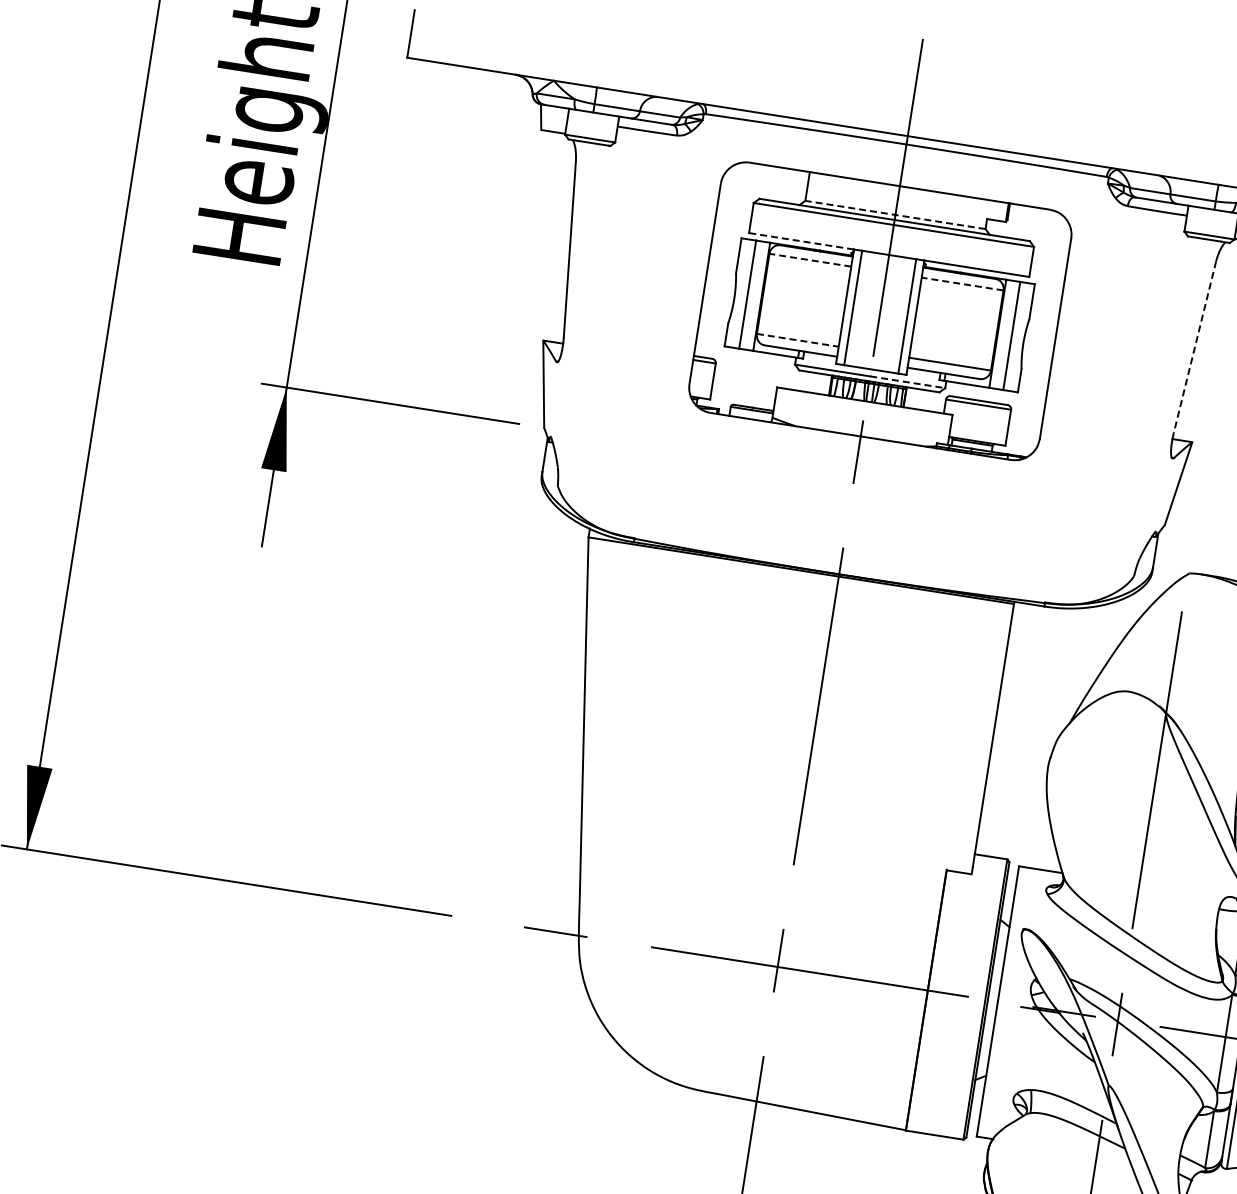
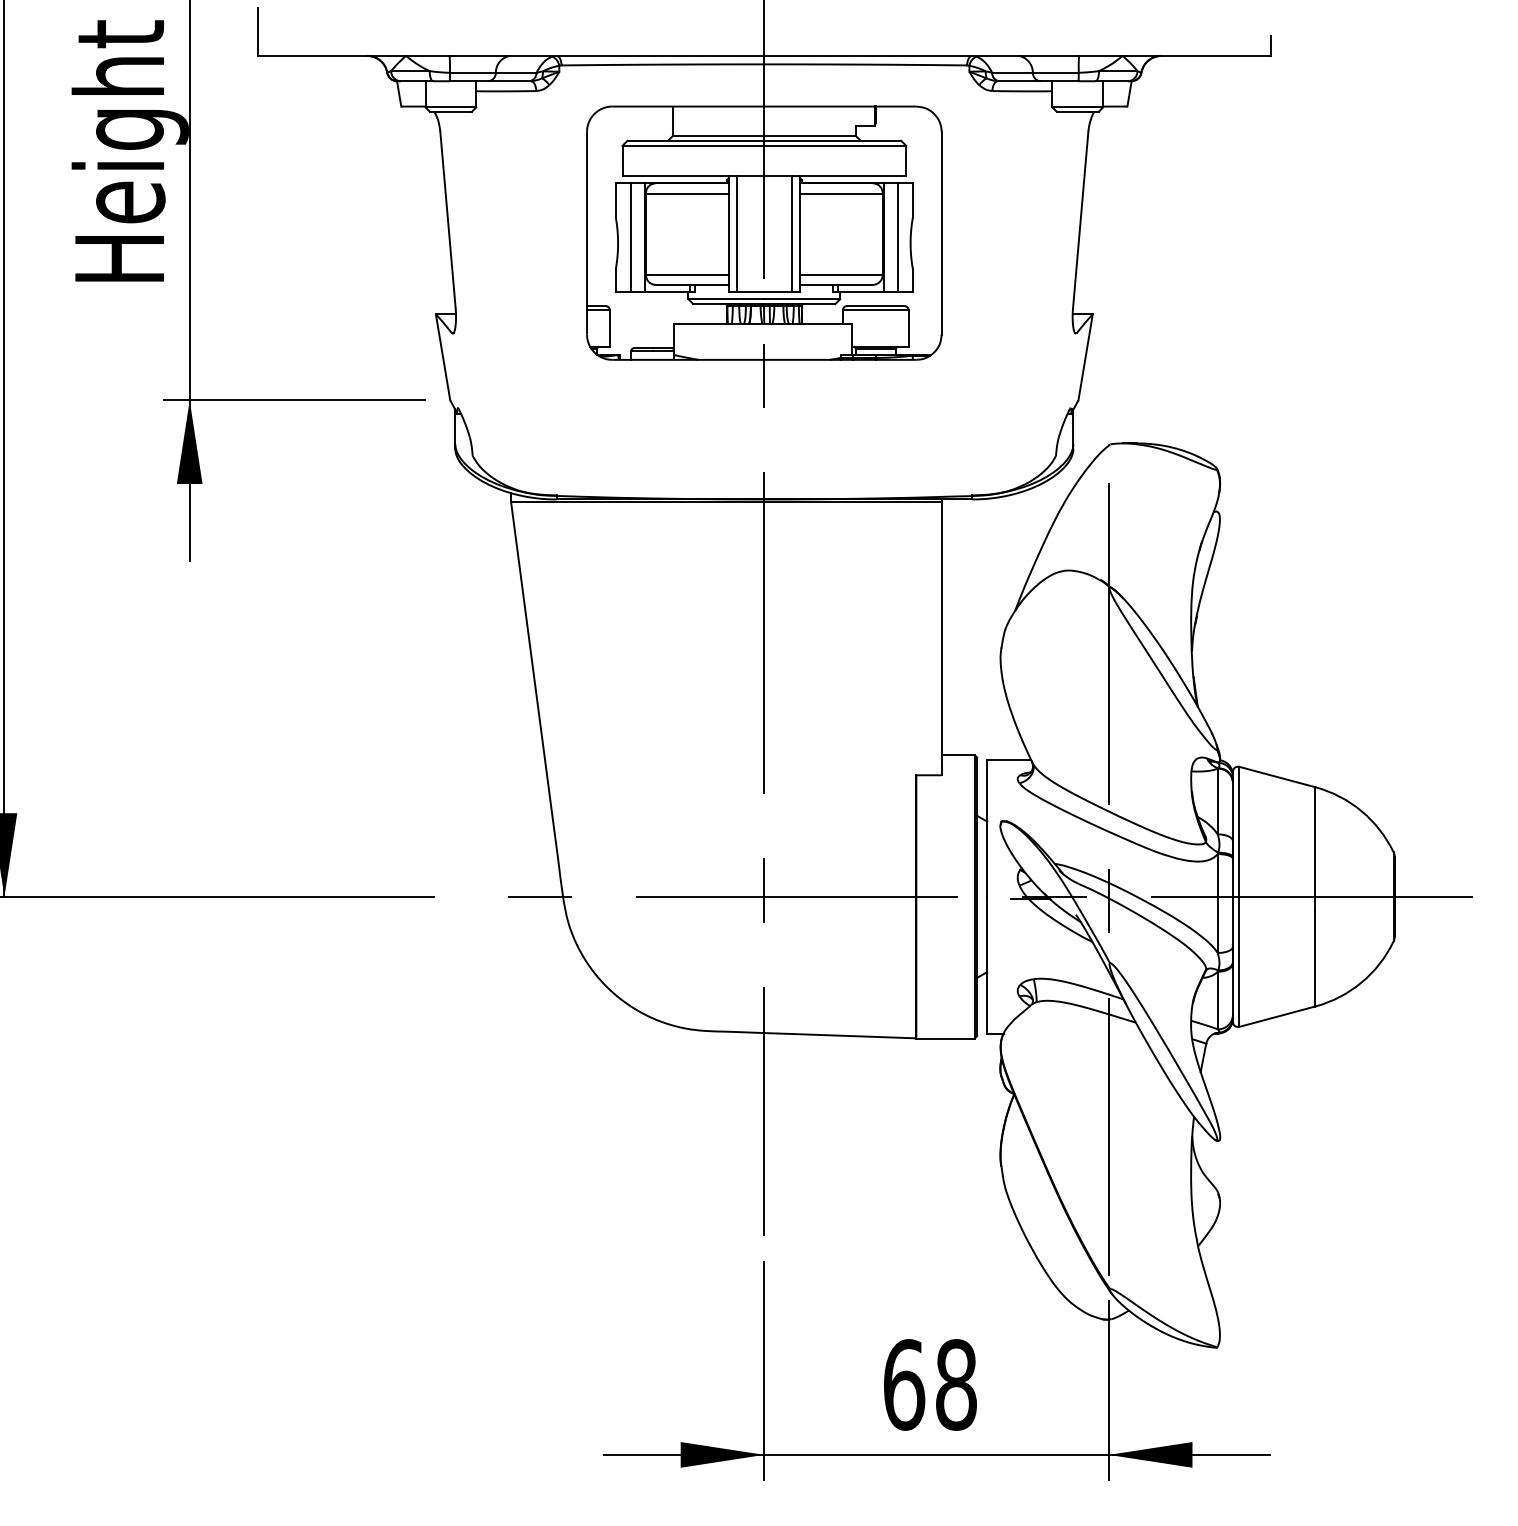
line: (894, 214) -> (763, 135), dashed -> solid
line: (801, 241) -> (675, 176), dashed -> solid
line: (809, 260) -> (686, 193), dashed -> solid
line: (961, 283) -> (840, 193), dashed -> solid
line: (798, 340) -> (687, 274), dashed -> solid
line: (1194, 347) -> (1080, 220), dashed -> solid
line: (907, 382) -> (802, 299), dashed -> solid

